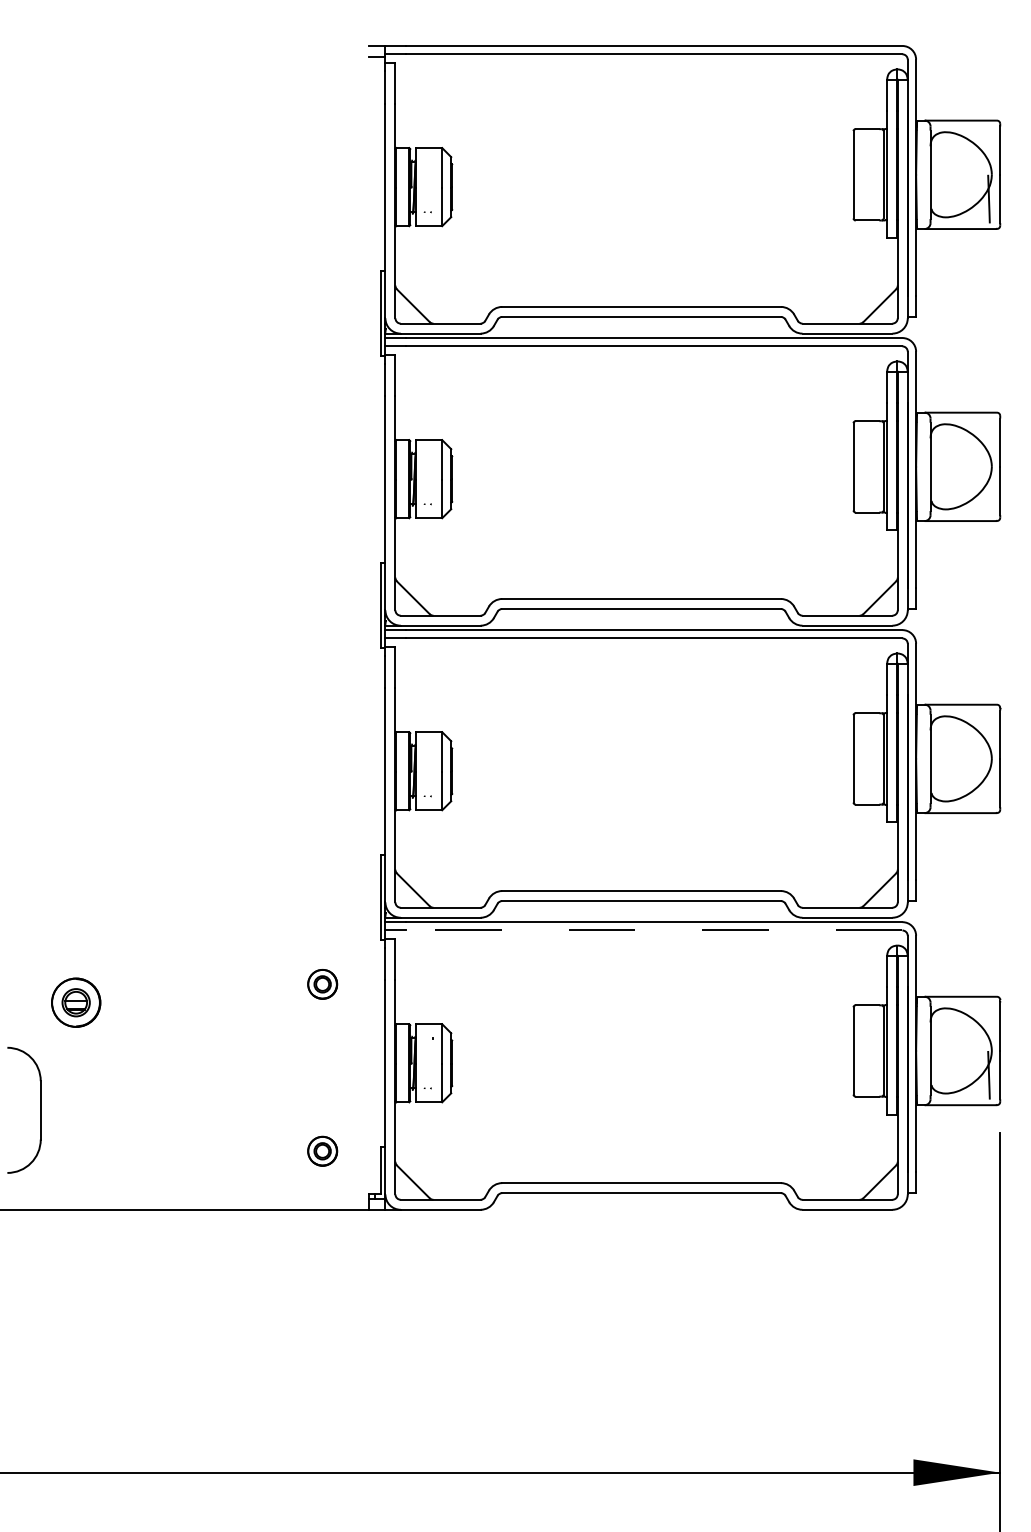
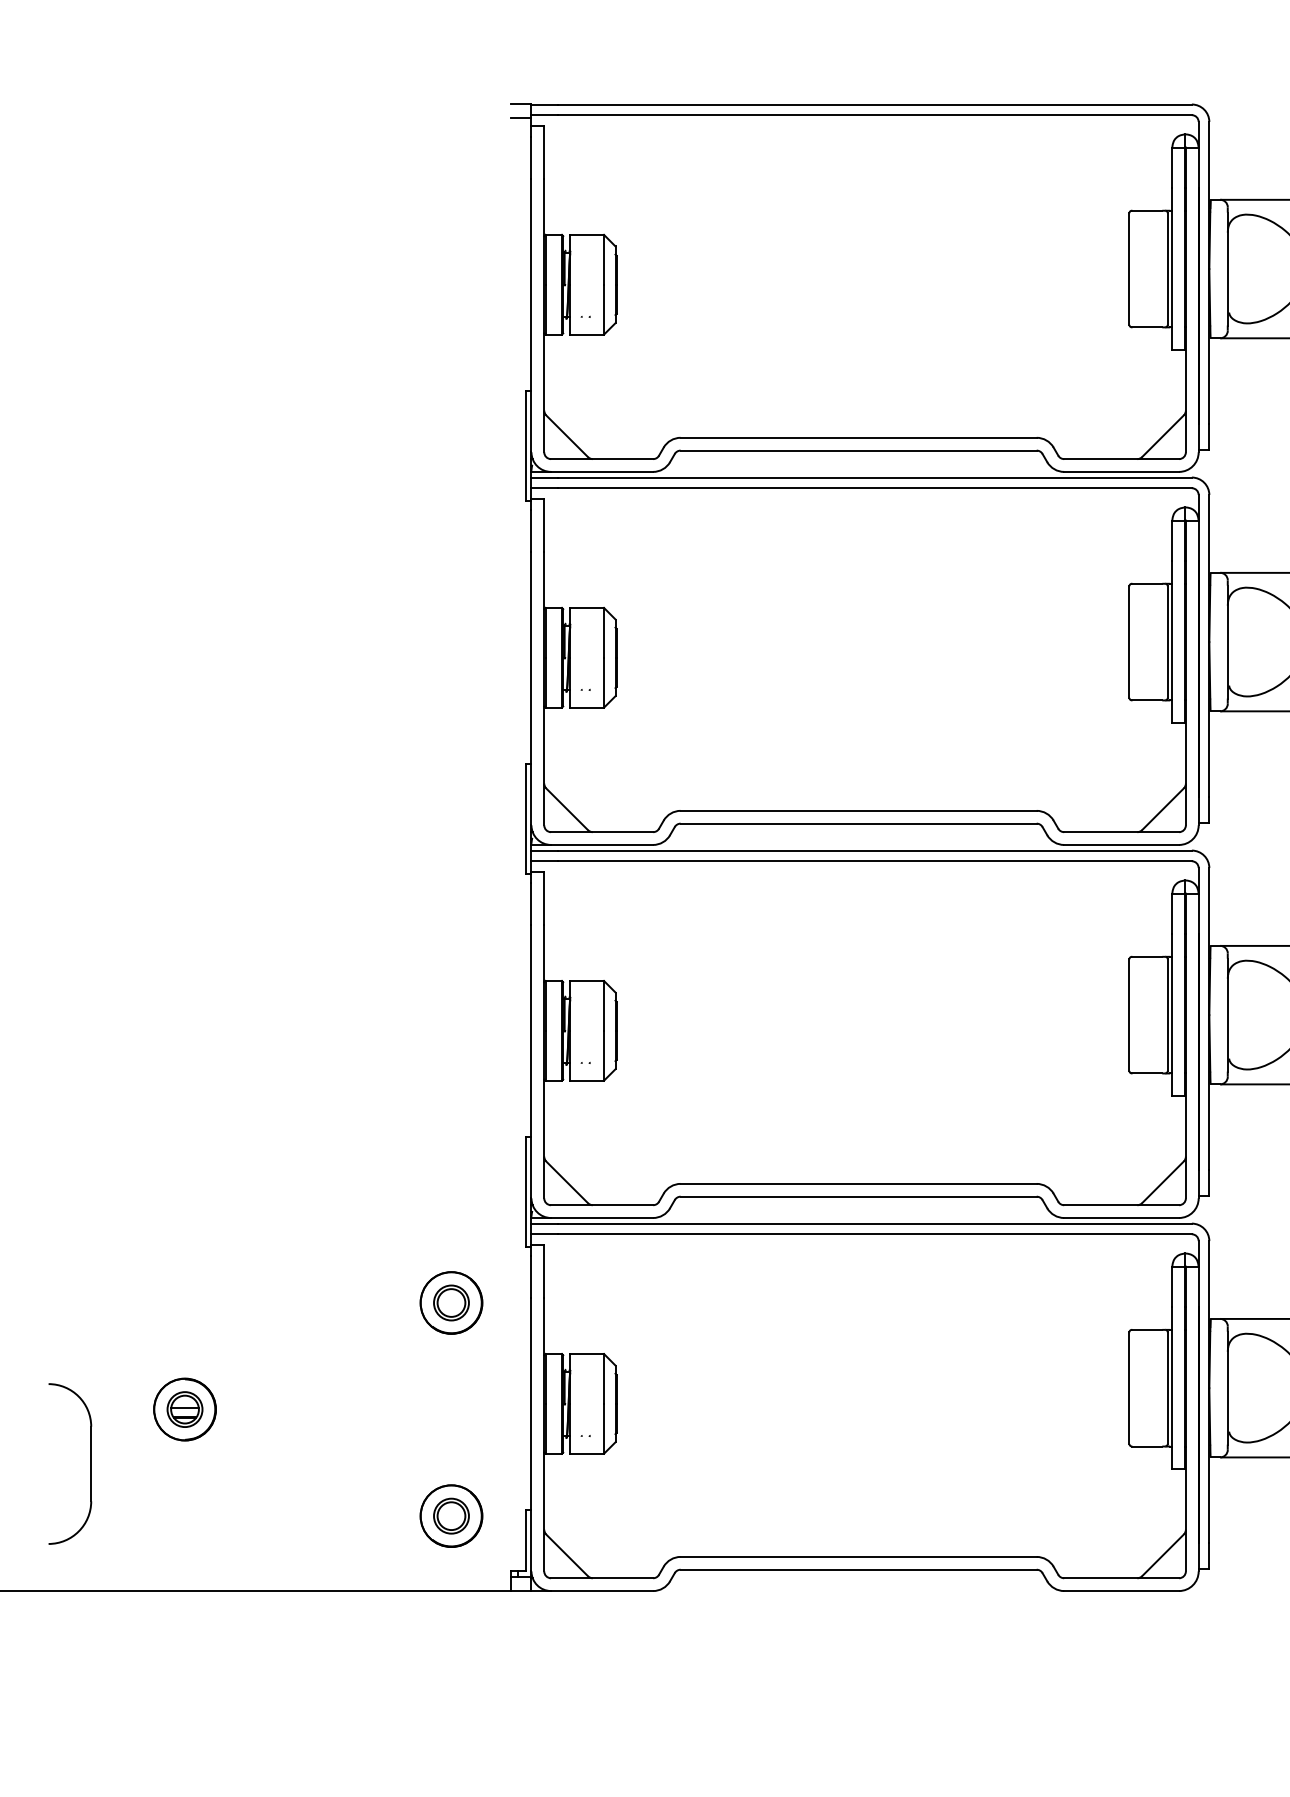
line: (653, 930) -> (873, 1234), dashed -> solid
part: (322, 984) -> (451, 1303), size x1.67
part: (76, 1002) -> (185, 1409), moved
part: (322, 1151) -> (451, 1516), size x1.67

